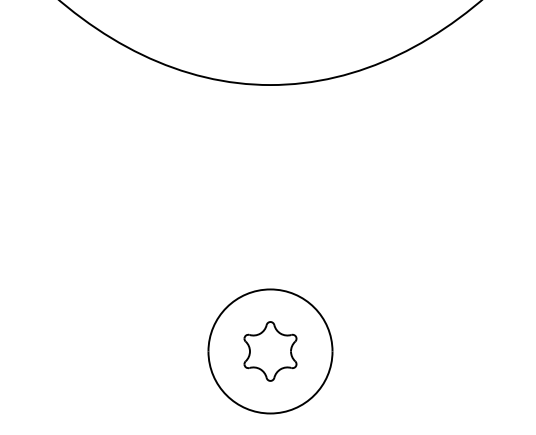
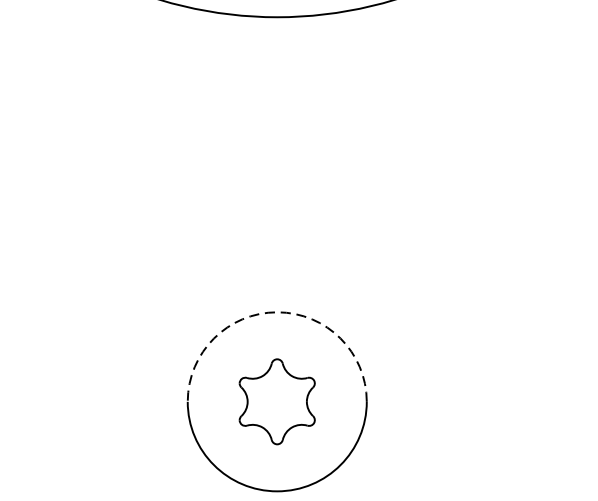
arc: (270, 289) -> (277, 312), solid -> dashed

